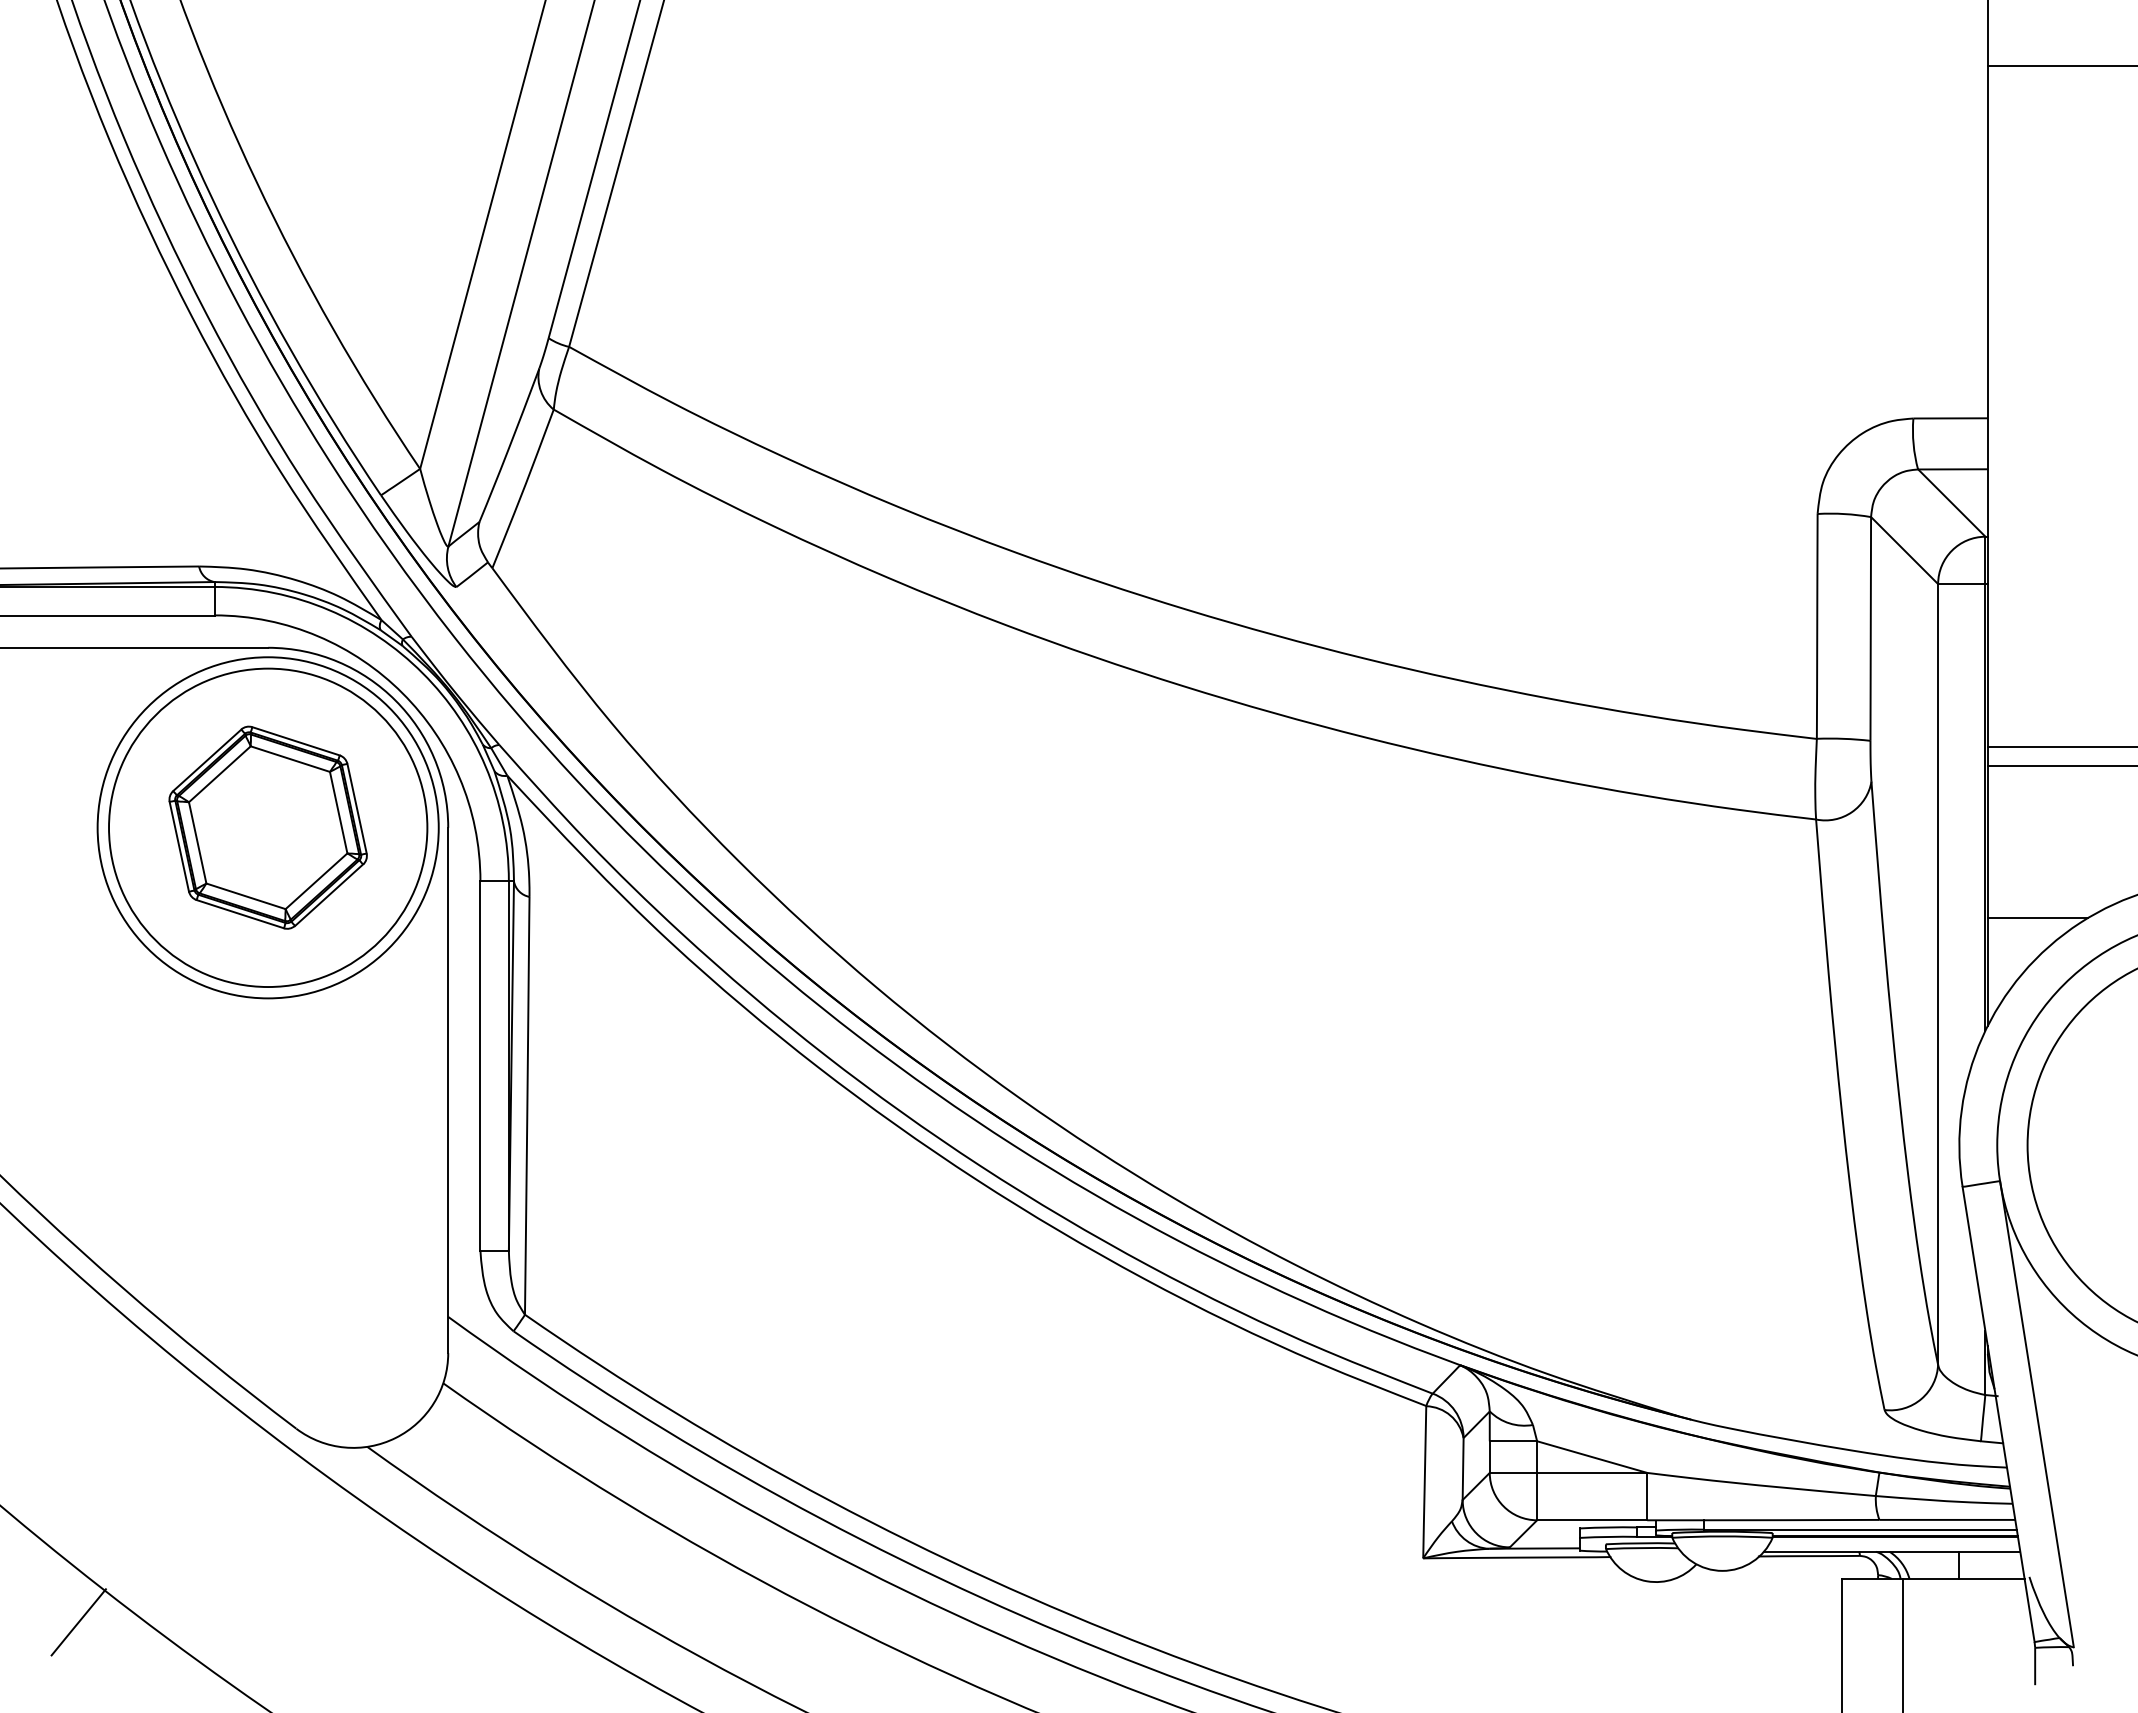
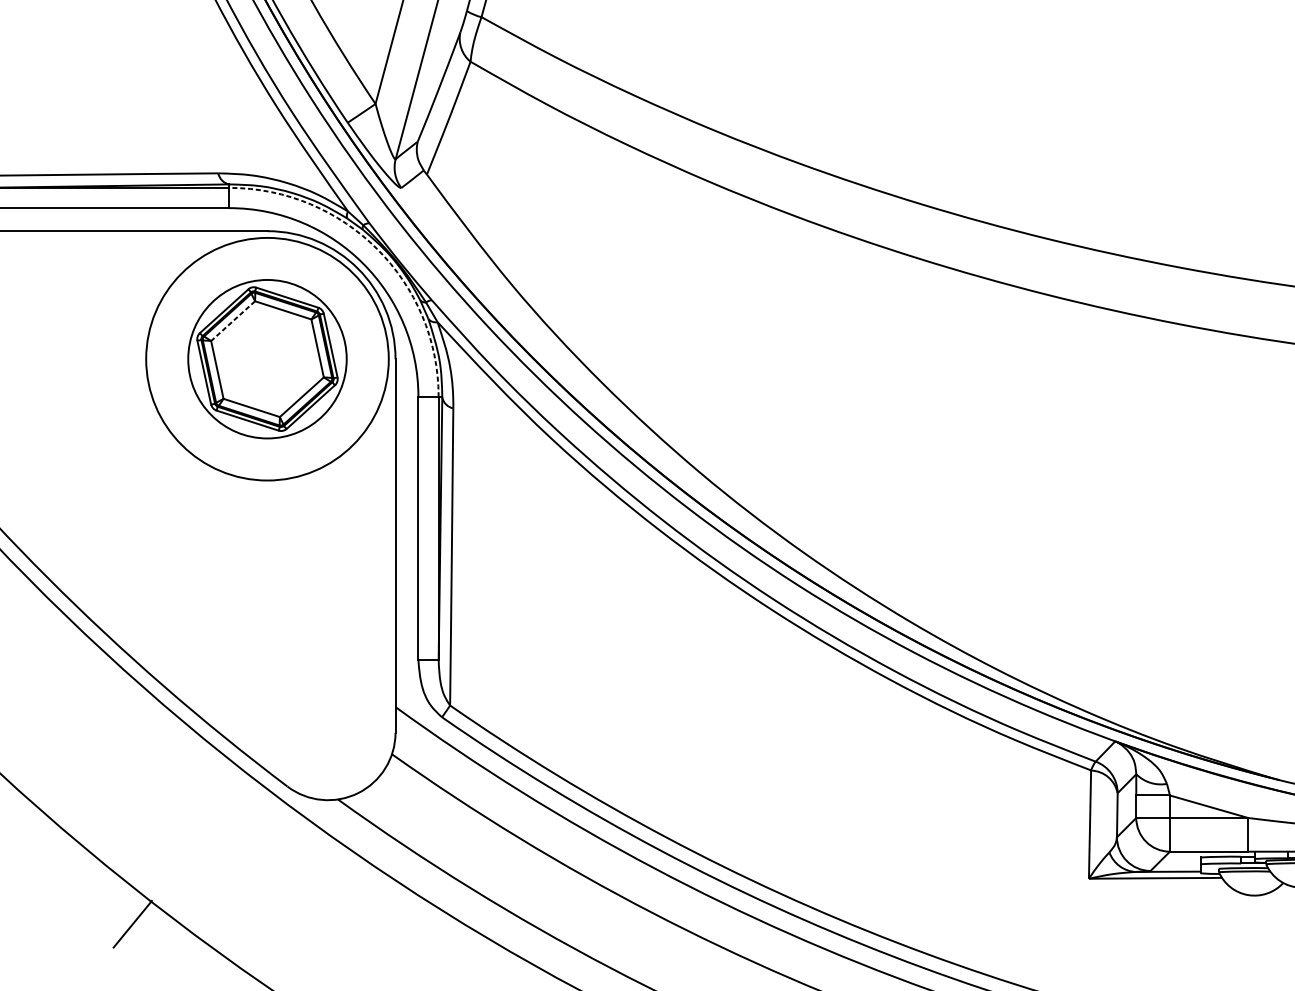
arc: (422, 673) -> (377, 249), solid -> dashed
line: (219, 774) -> (232, 321), solid -> dashed
circle: (268, 827) -> (267, 358), size x0.7

